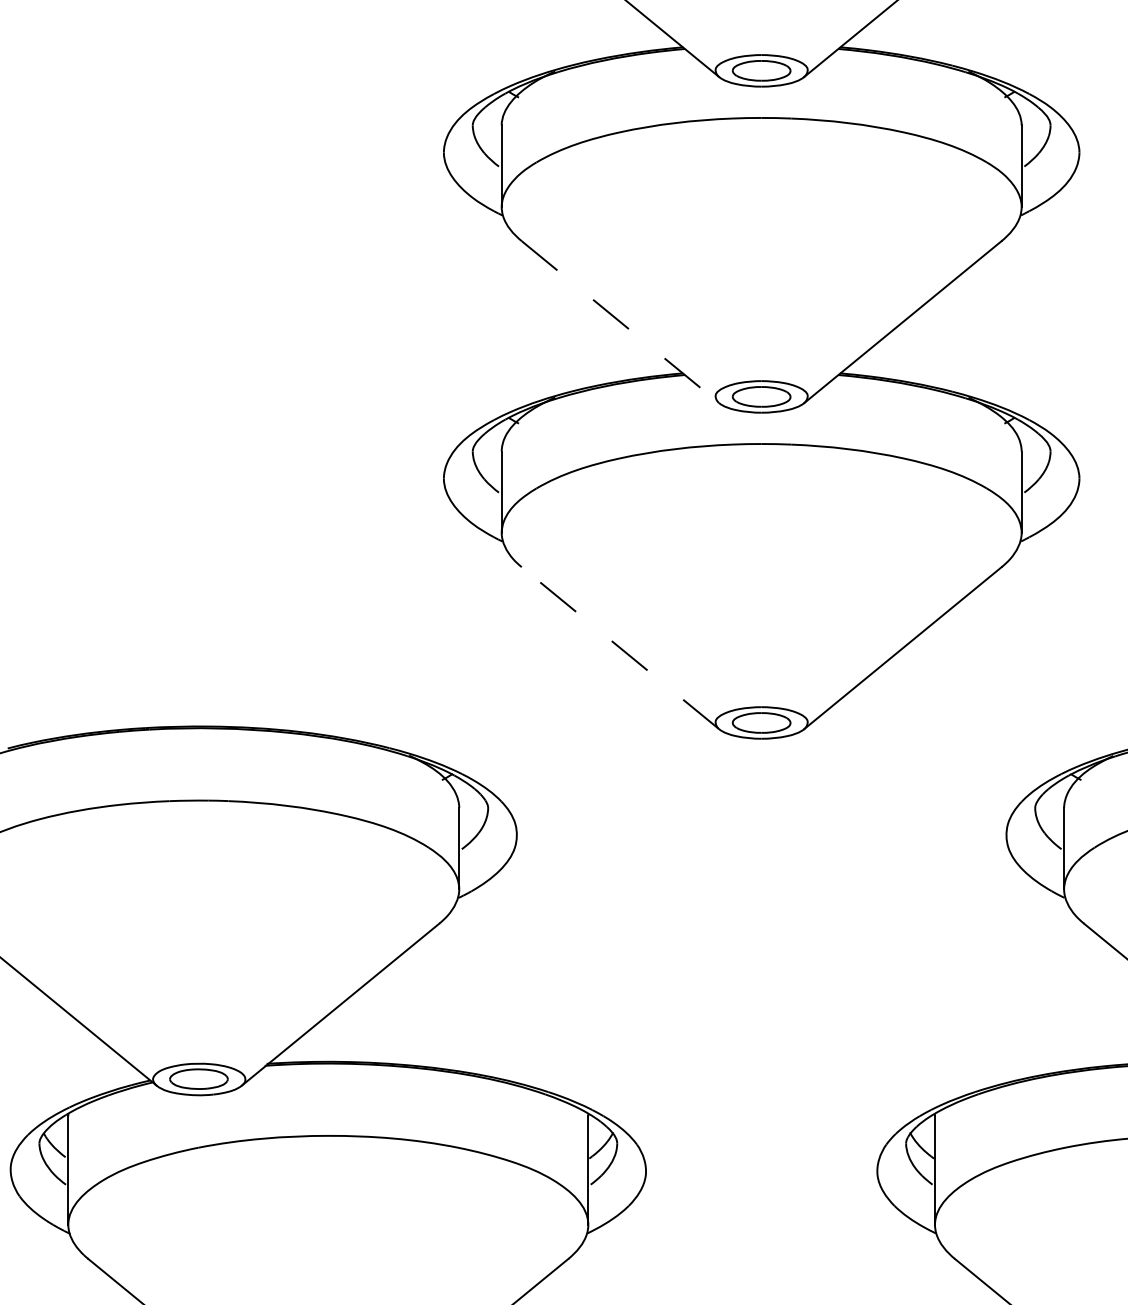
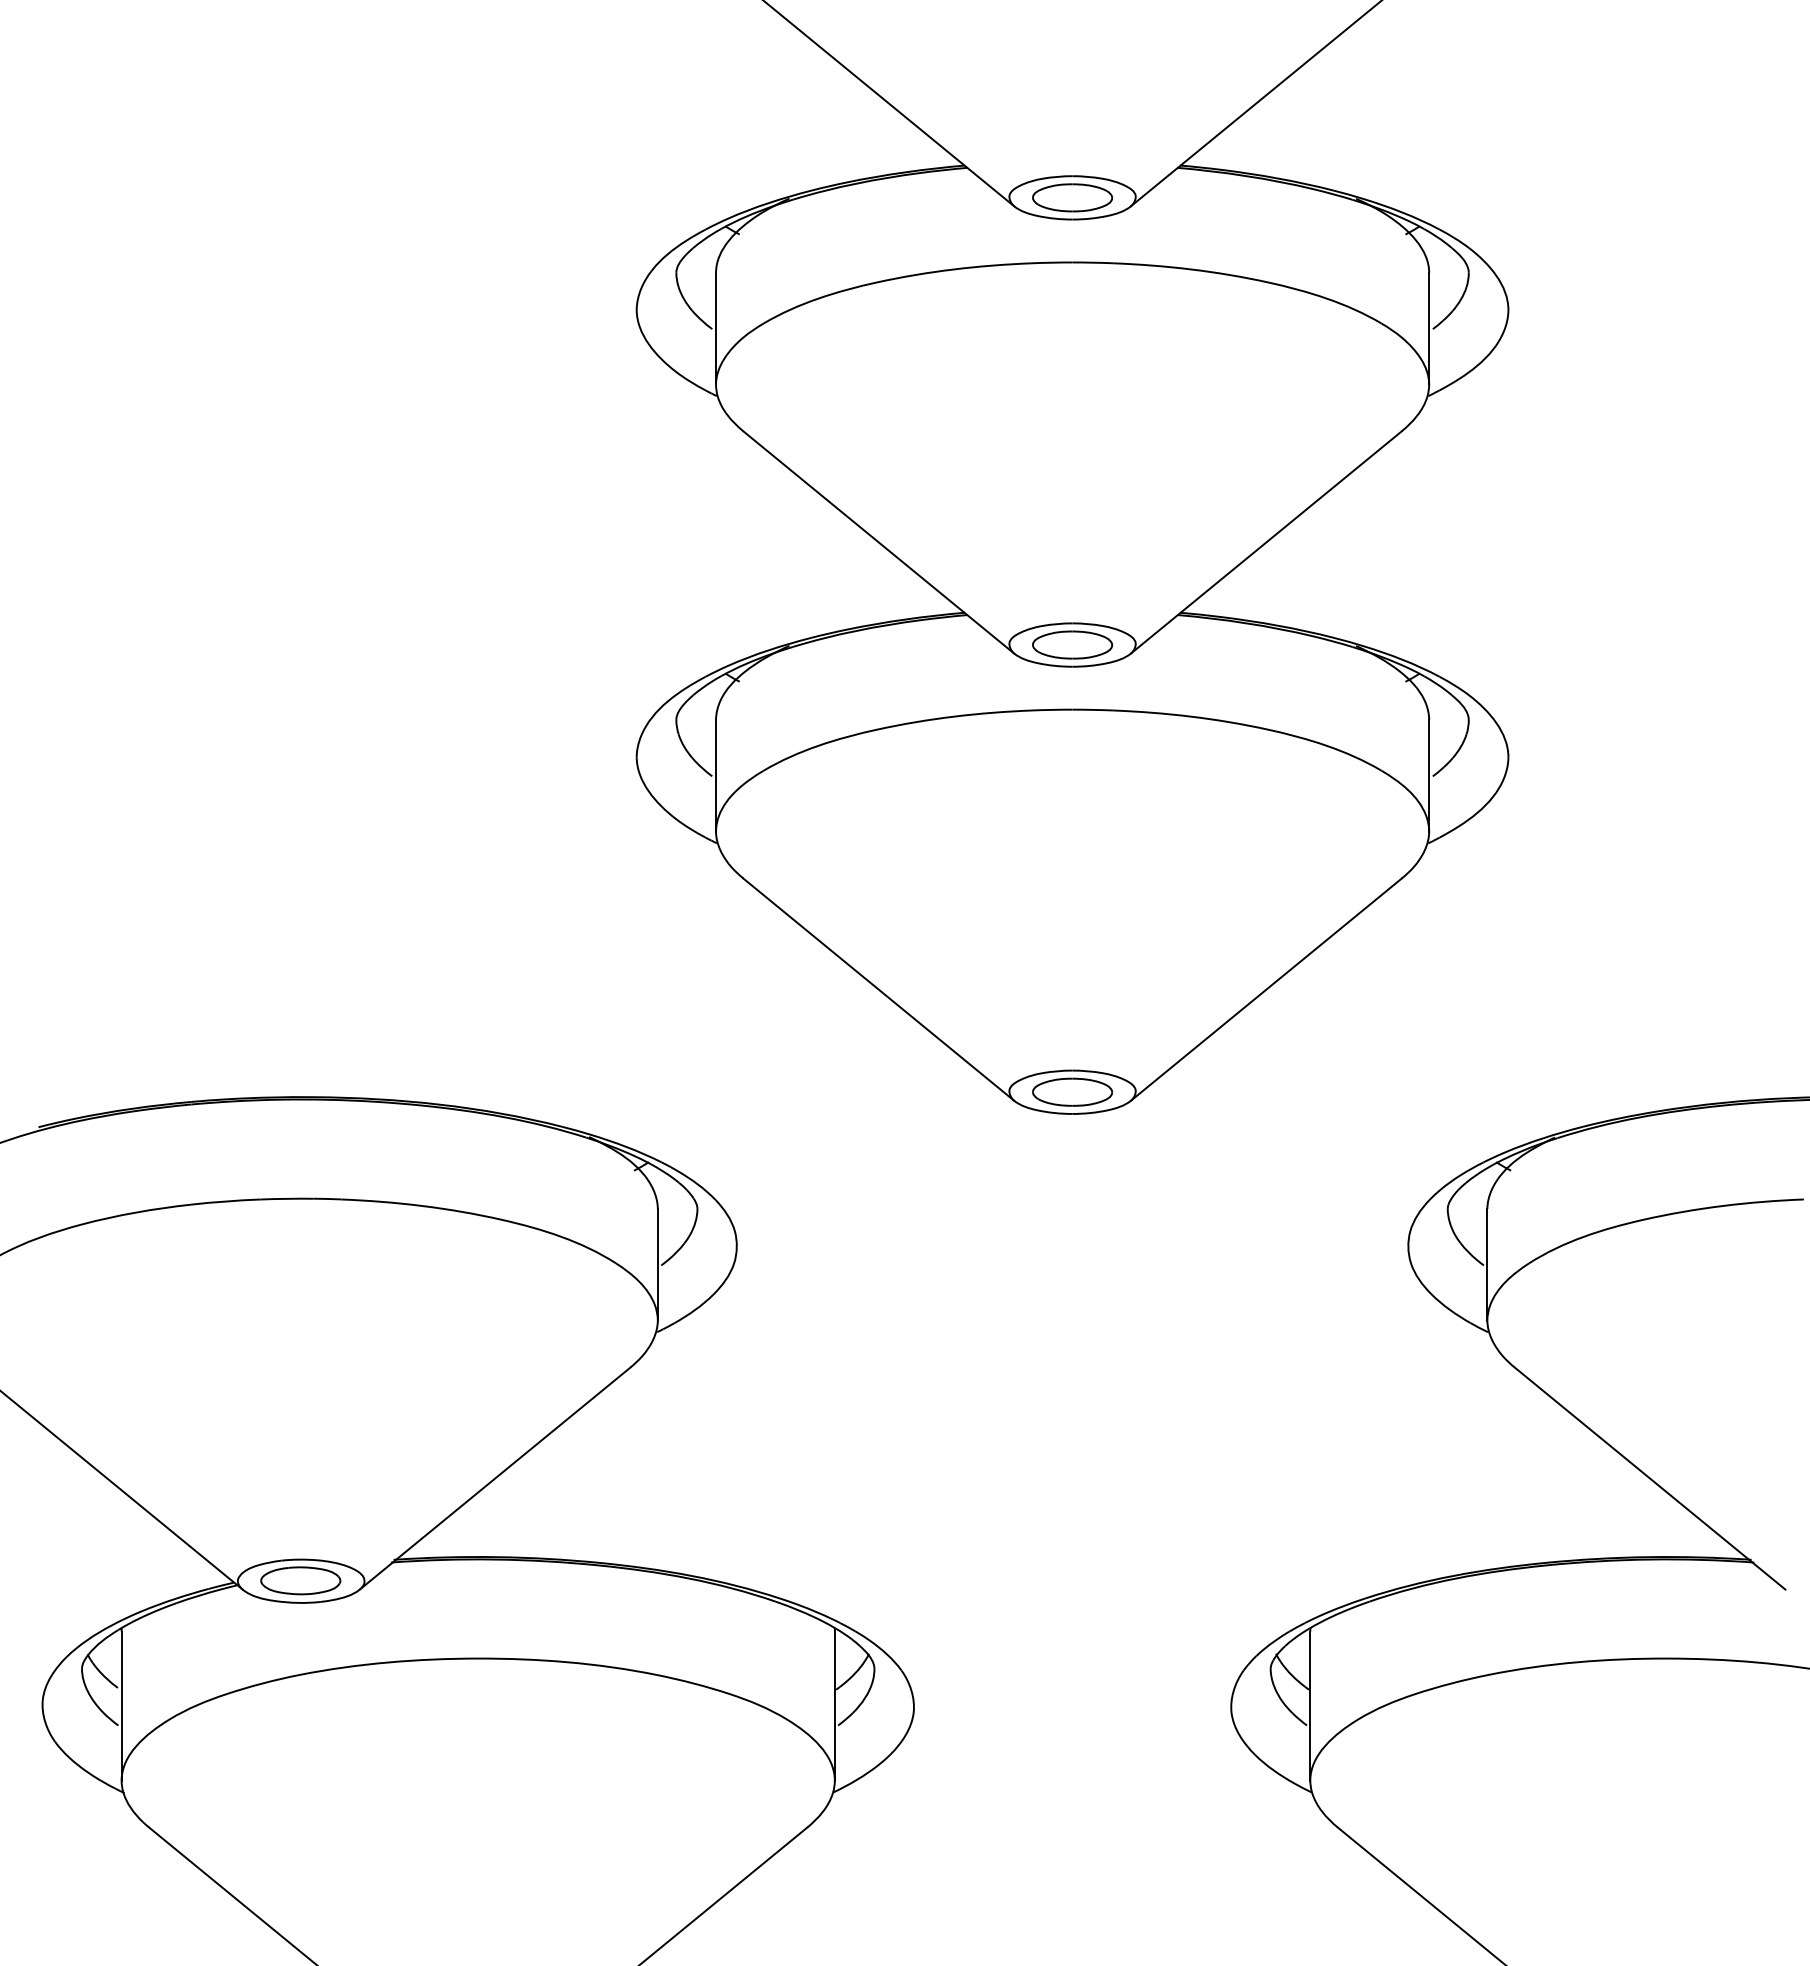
line: (620, 322) -> (879, 542), dashed -> solid
line: (620, 648) -> (878, 989), dashed -> solid

